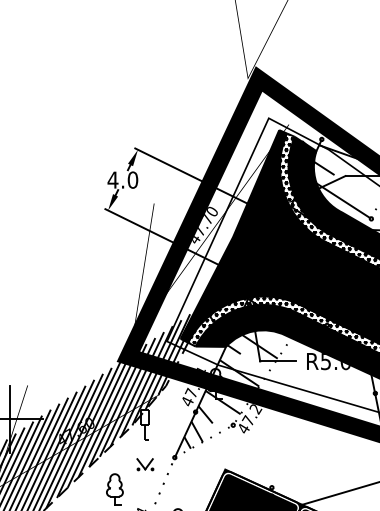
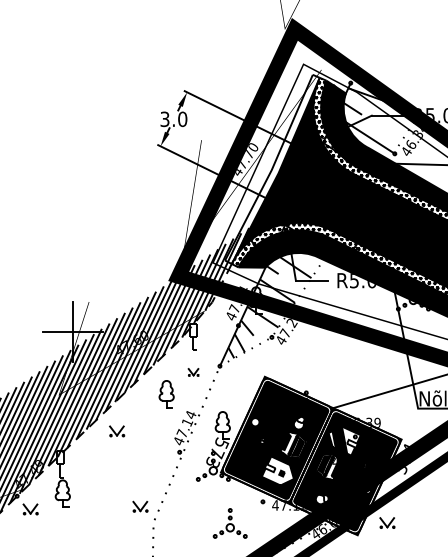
text: (112, 180) -> (164, 119), 4.0 -> 3.0
fill: (233, 235) -> (272, 168), removed
part: (145, 464) -> (193, 372), size x0.7

